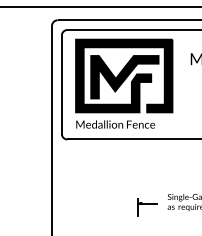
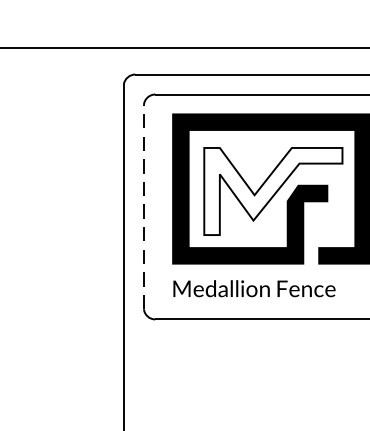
fill: (124, 77) -> (272, 192), removed
line: (61, 84) -> (143, 206), solid -> dashed

